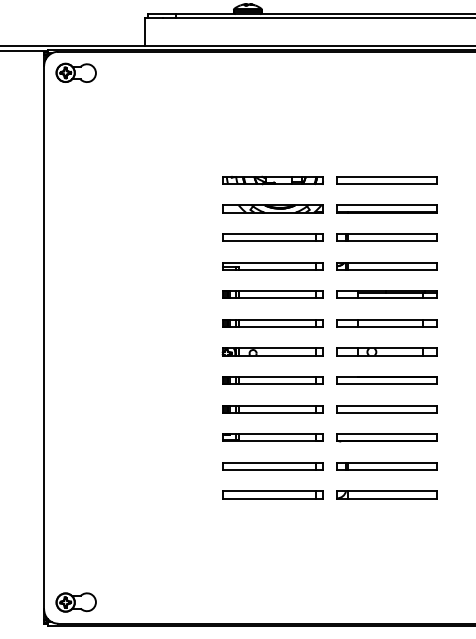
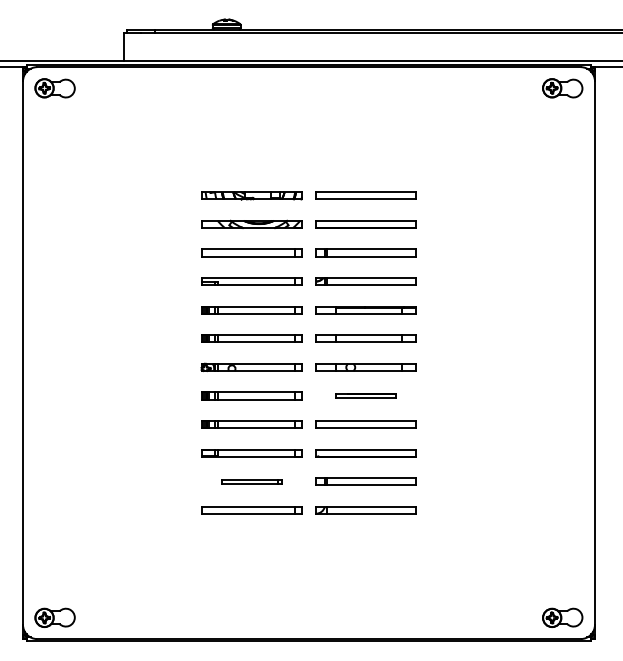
part: (386, 380) -> (365, 395), size x0.6
part: (272, 466) -> (251, 481), size x0.6

